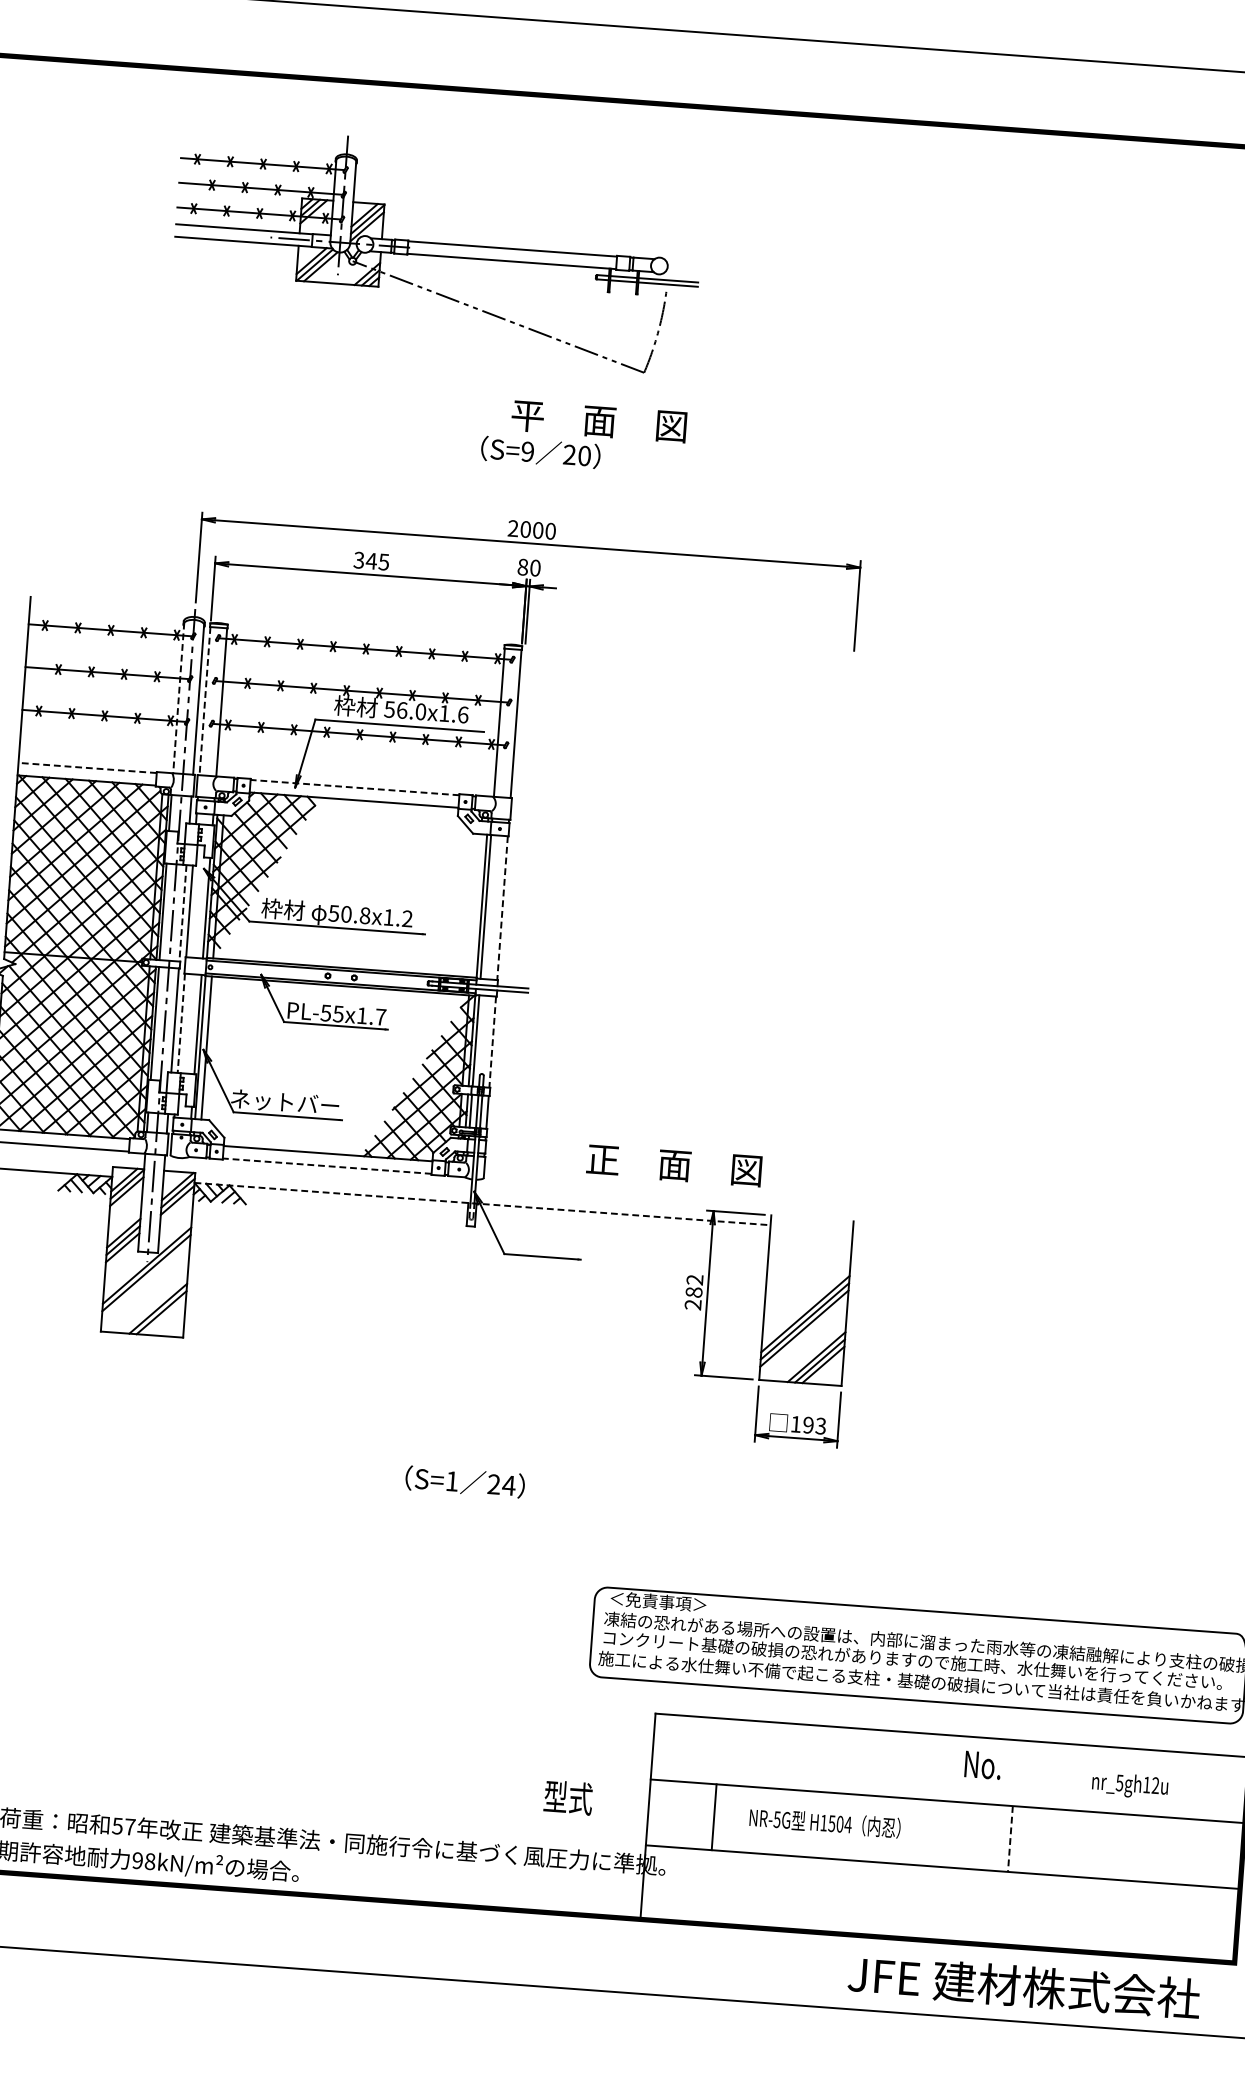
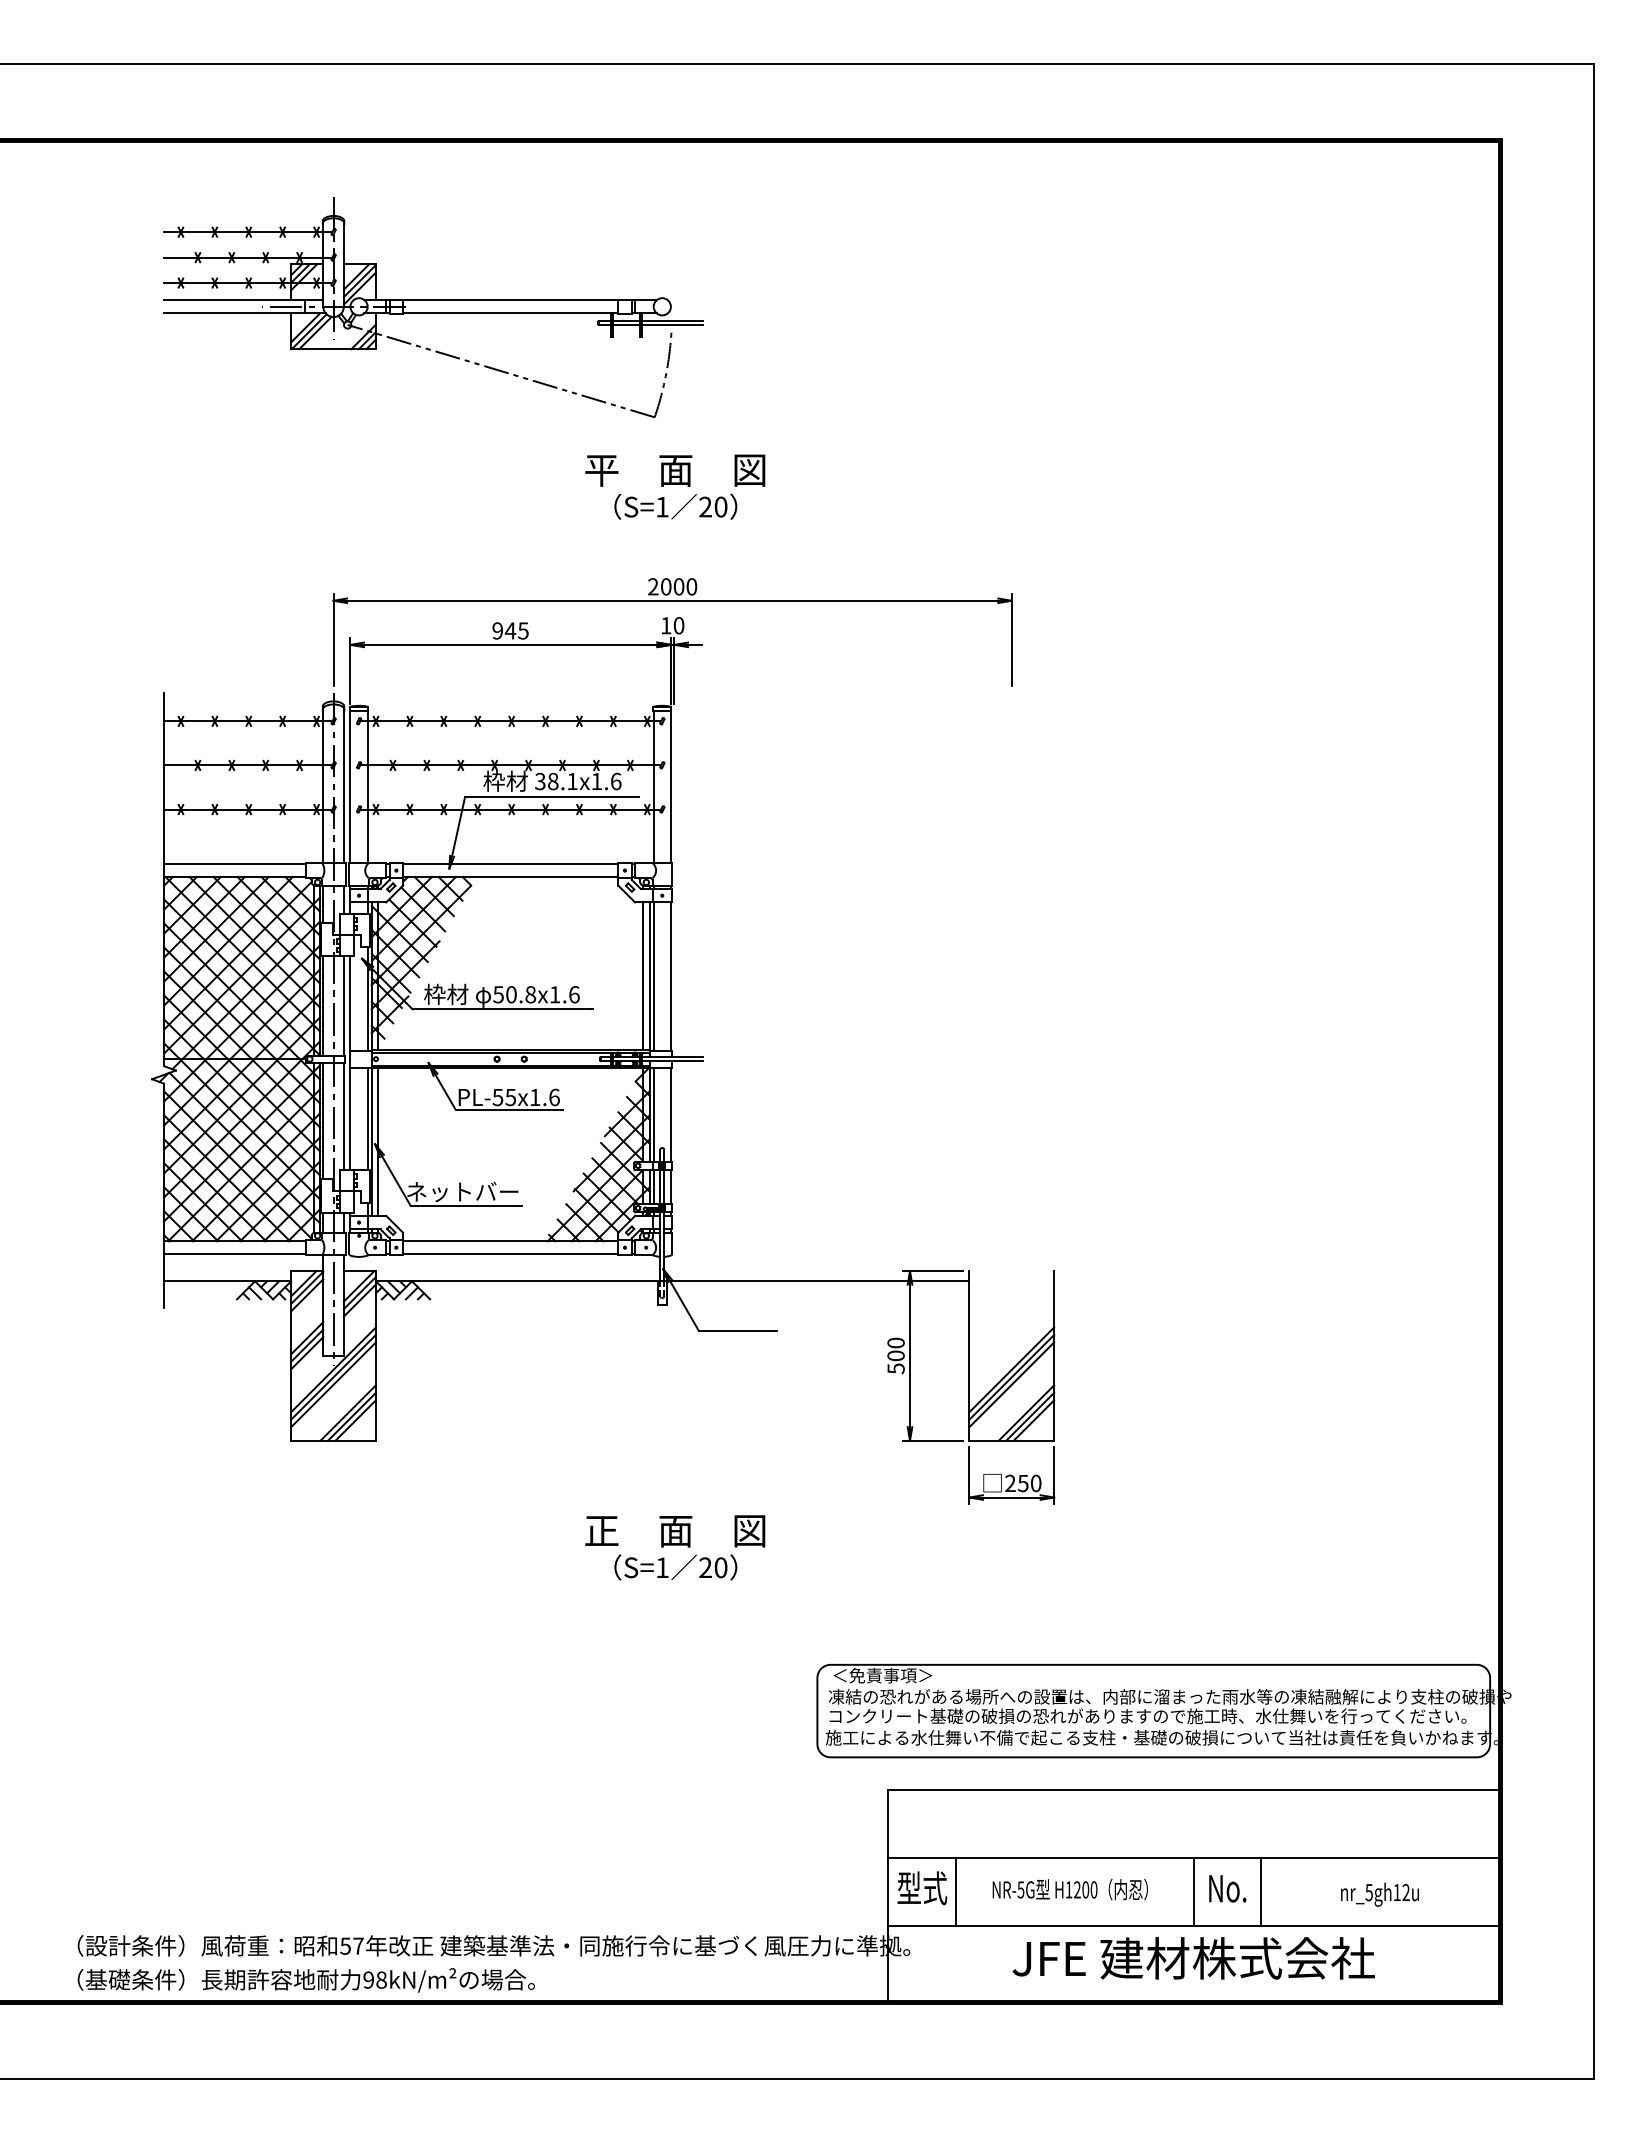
part: (437, 250) -> (433, 307), moved
text: (599, 421) -> (675, 470), moved
text: (527, 451) -> (662, 506), S=9 -> S=1
text: (358, 559) -> (497, 630), 345 -> 945
text: (523, 567) -> (666, 625), 80 -> 10
line: (178, 697) -> (323, 785), dashed -> solid
line: (205, 701) -> (350, 787), dashed -> solid
text: (405, 710) -> (556, 781), 56.0x1.6 -> 38.1x1.6
line: (86, 768) -> (234, 864), dashed -> solid
line: (354, 787) -> (510, 864), dashed -> solid
line: (476, 905) -> (643, 975), added
line: (502, 909) -> (670, 977), dashed -> solid
line: (182, 912) -> (343, 1005), dashed -> solid
text: (407, 918) -> (574, 994), 50.8x1.2 -> 50.8x1.6
text: (380, 1017) -> (554, 1097), PL-55x1.7 -> PL-55x1.6
line: (181, 1024) -> (350, 1119), dashed -> solid
line: (492, 1042) -> (670, 1114), dashed -> solid
text: (674, 1165) -> (675, 1531), moved
line: (327, 1166) -> (510, 1254), dashed -> solid
line: (482, 1204) -> (672, 1281), dashed -> solid
line: (145, 1280) -> (333, 1384), added
text: (693, 1291) -> (895, 1355), 282 -> 500
line: (164, 1316) -> (355, 1420), added
text: (808, 1425) -> (1023, 1483), 193 -> 250
text: (508, 1485) -> (720, 1567), 24 -> 20
text: (982, 1765) -> (1227, 1888), moved
text: (1129, 1785) -> (1379, 1894), moved
text: (568, 1798) -> (922, 1888), moved
text: (839, 1823) -> (1085, 1889), H1504 -> H1200
line: (944, 1834) -> (1193, 1892), added
line: (1010, 1839) -> (1261, 1892), dashed -> solid
text: (1024, 1986) -> (1193, 1958), moved

